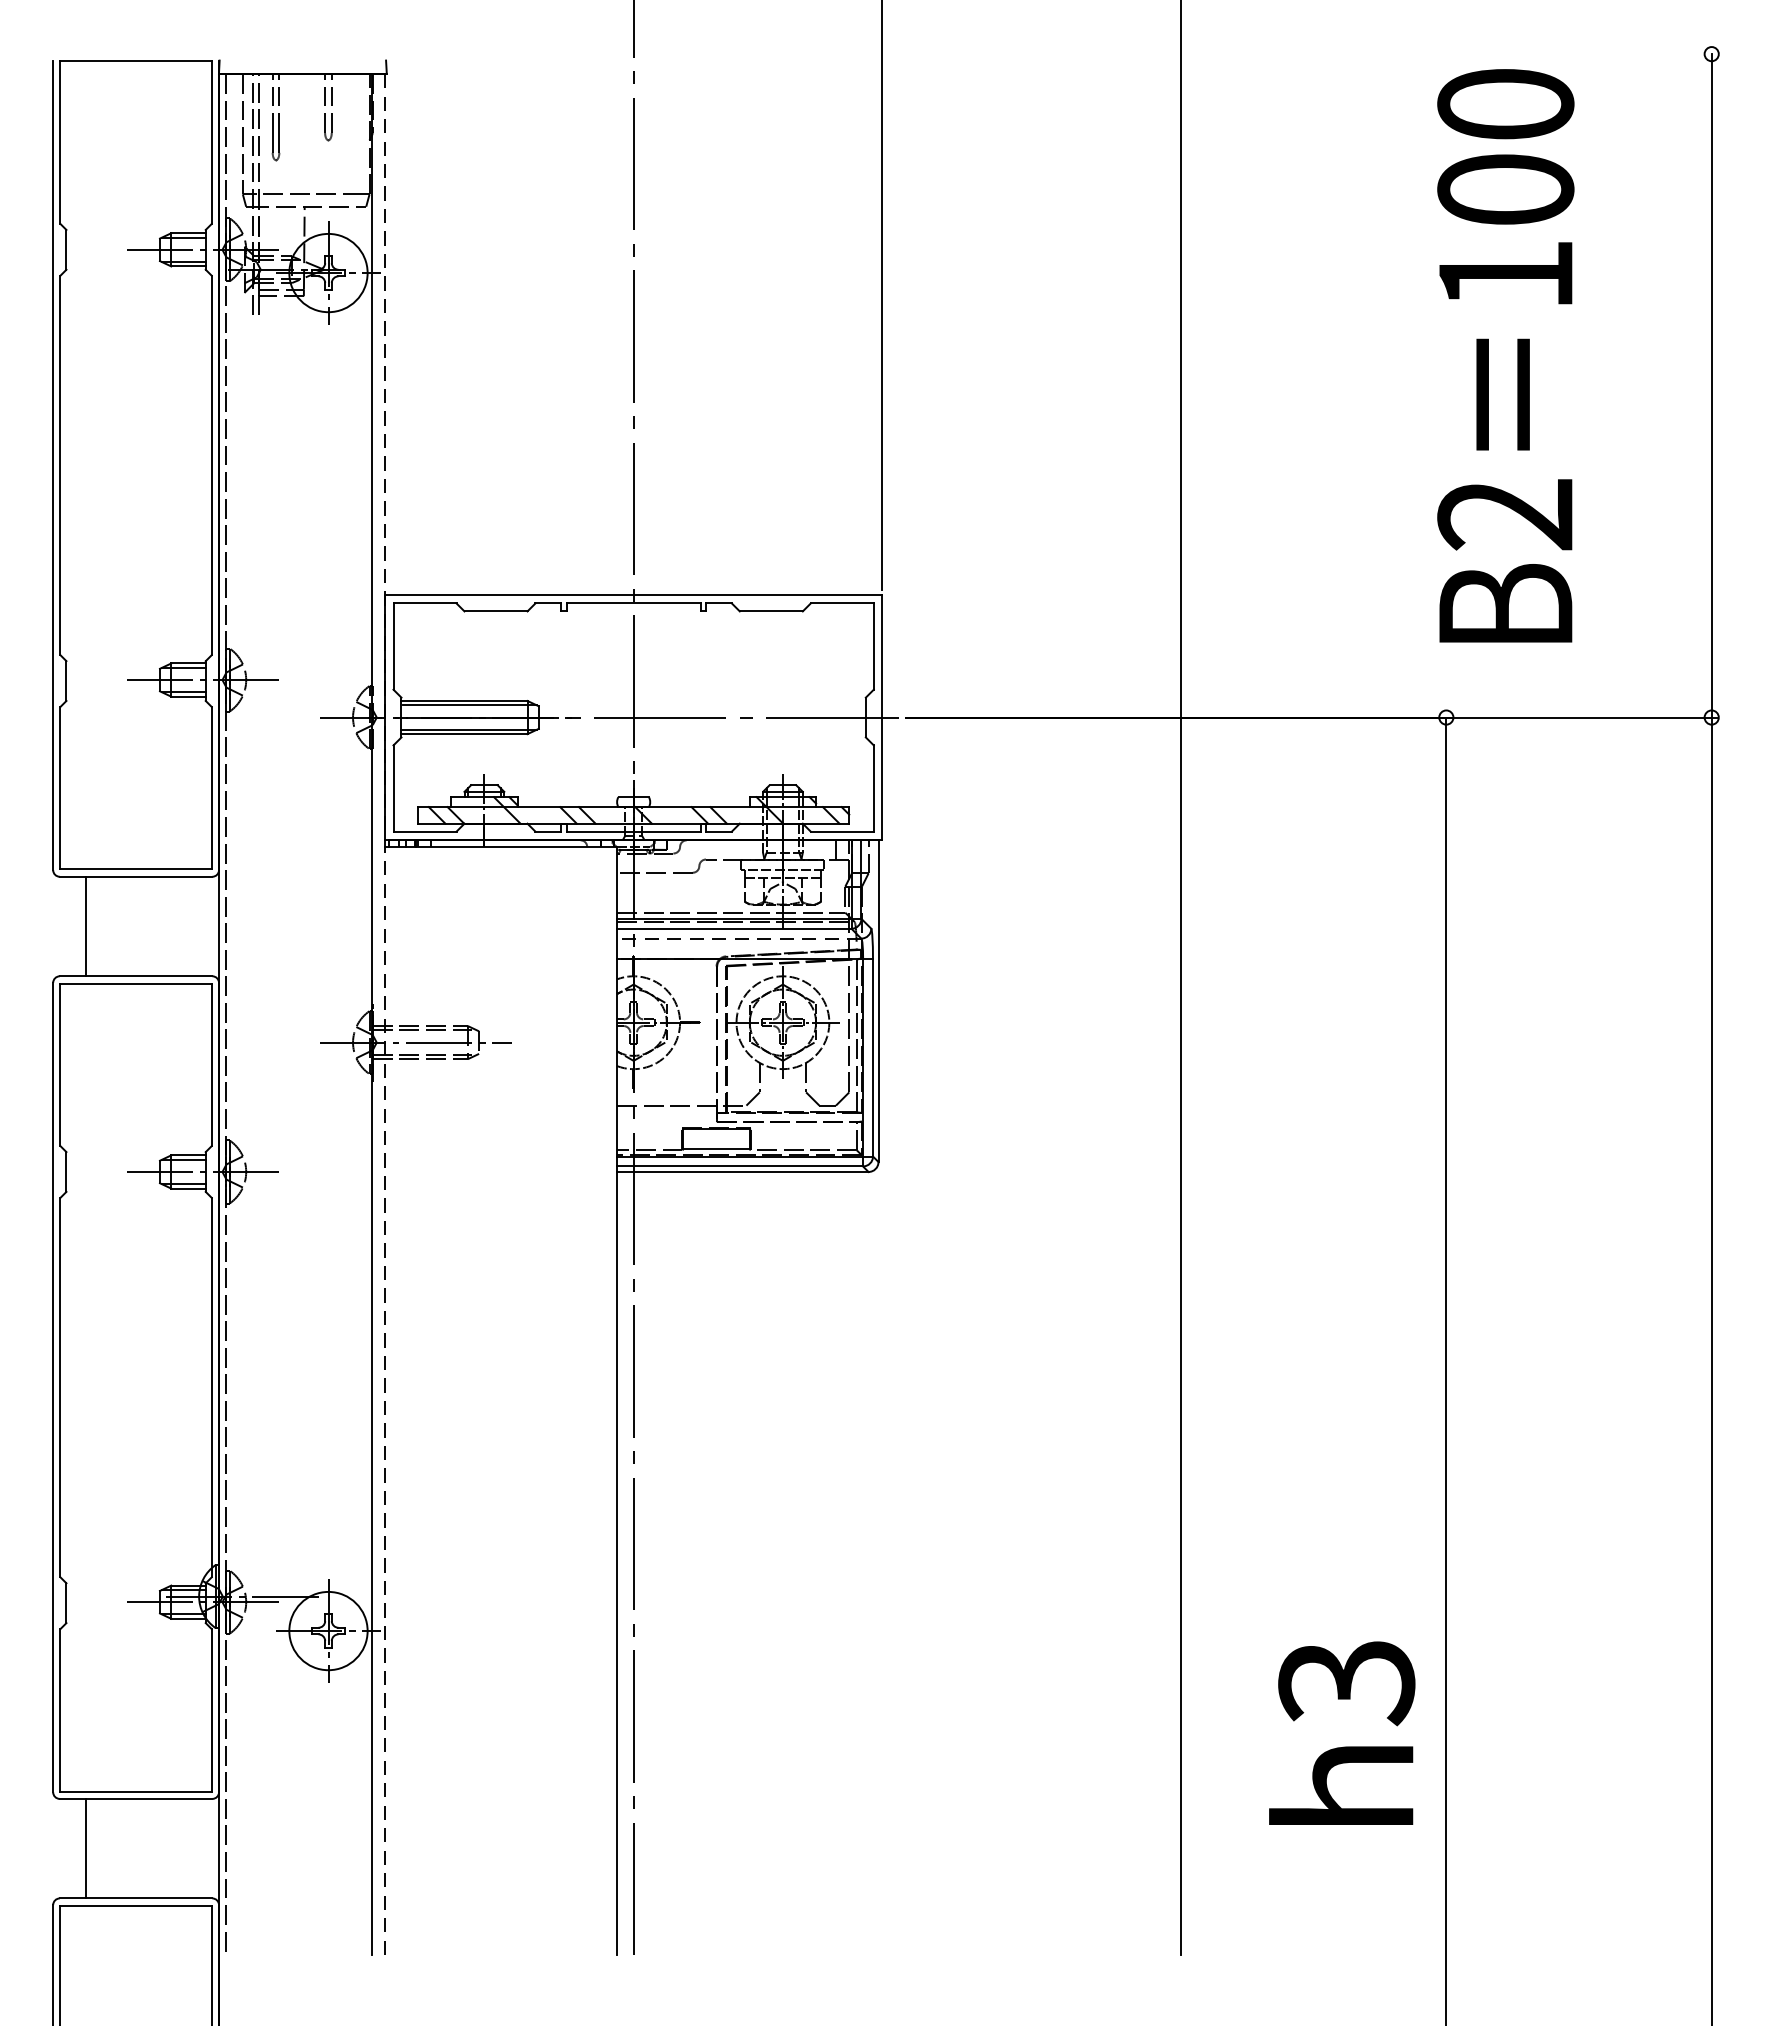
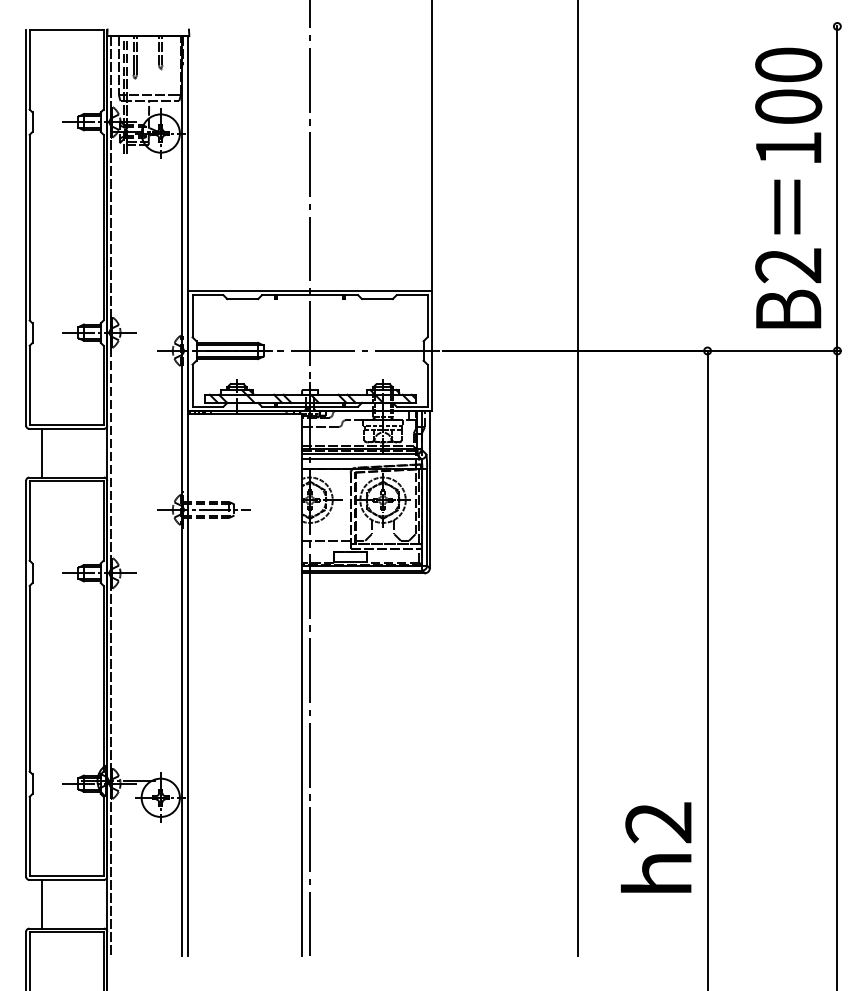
text: (1505, 354) -> (788, 187), moved
line: (738, 939) -> (361, 459), dashed -> solid
line: (385, 1015) -> (188, 496), dashed -> solid
text: (1345, 1683) -> (658, 823), h3 -> h2

